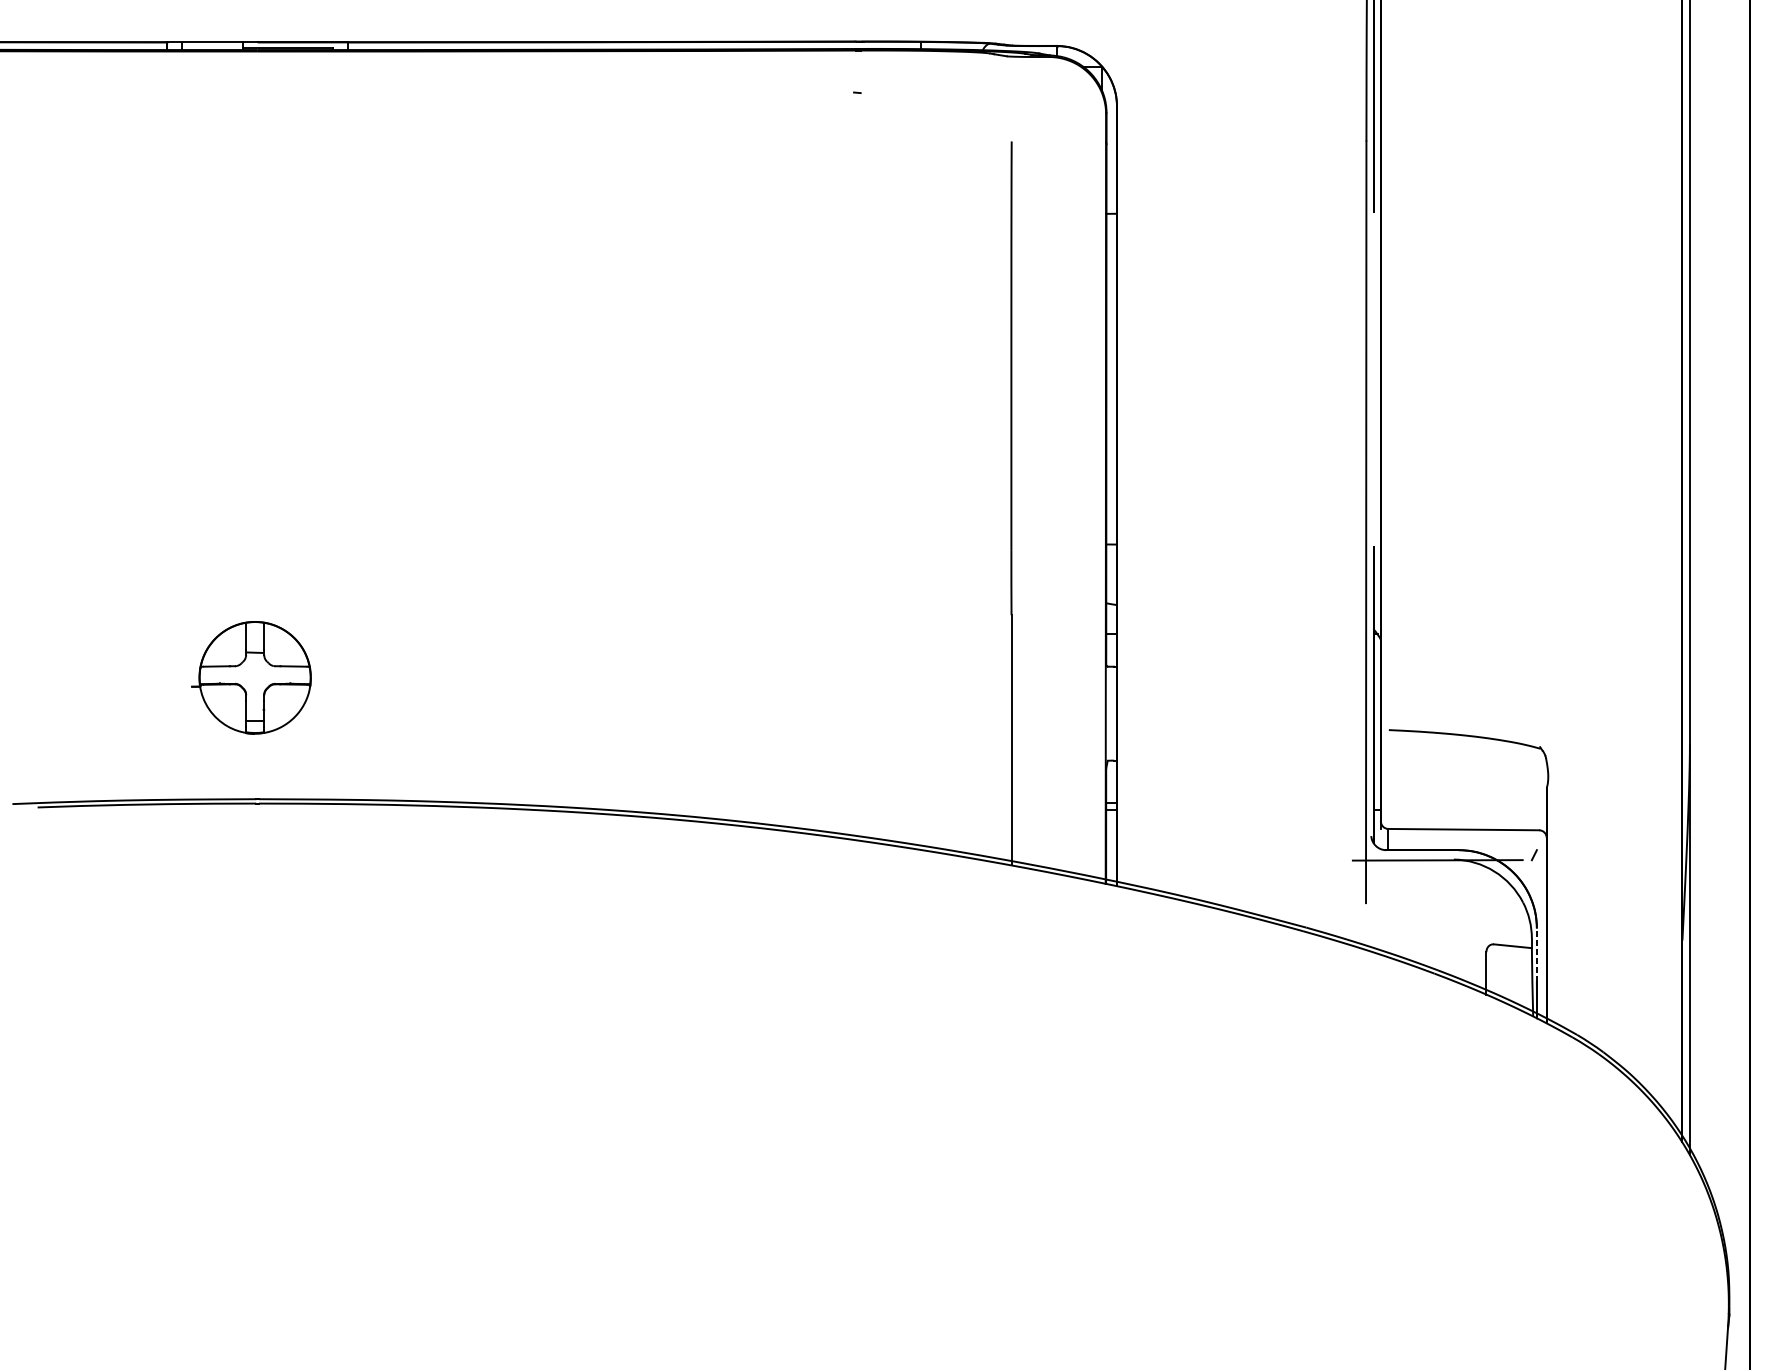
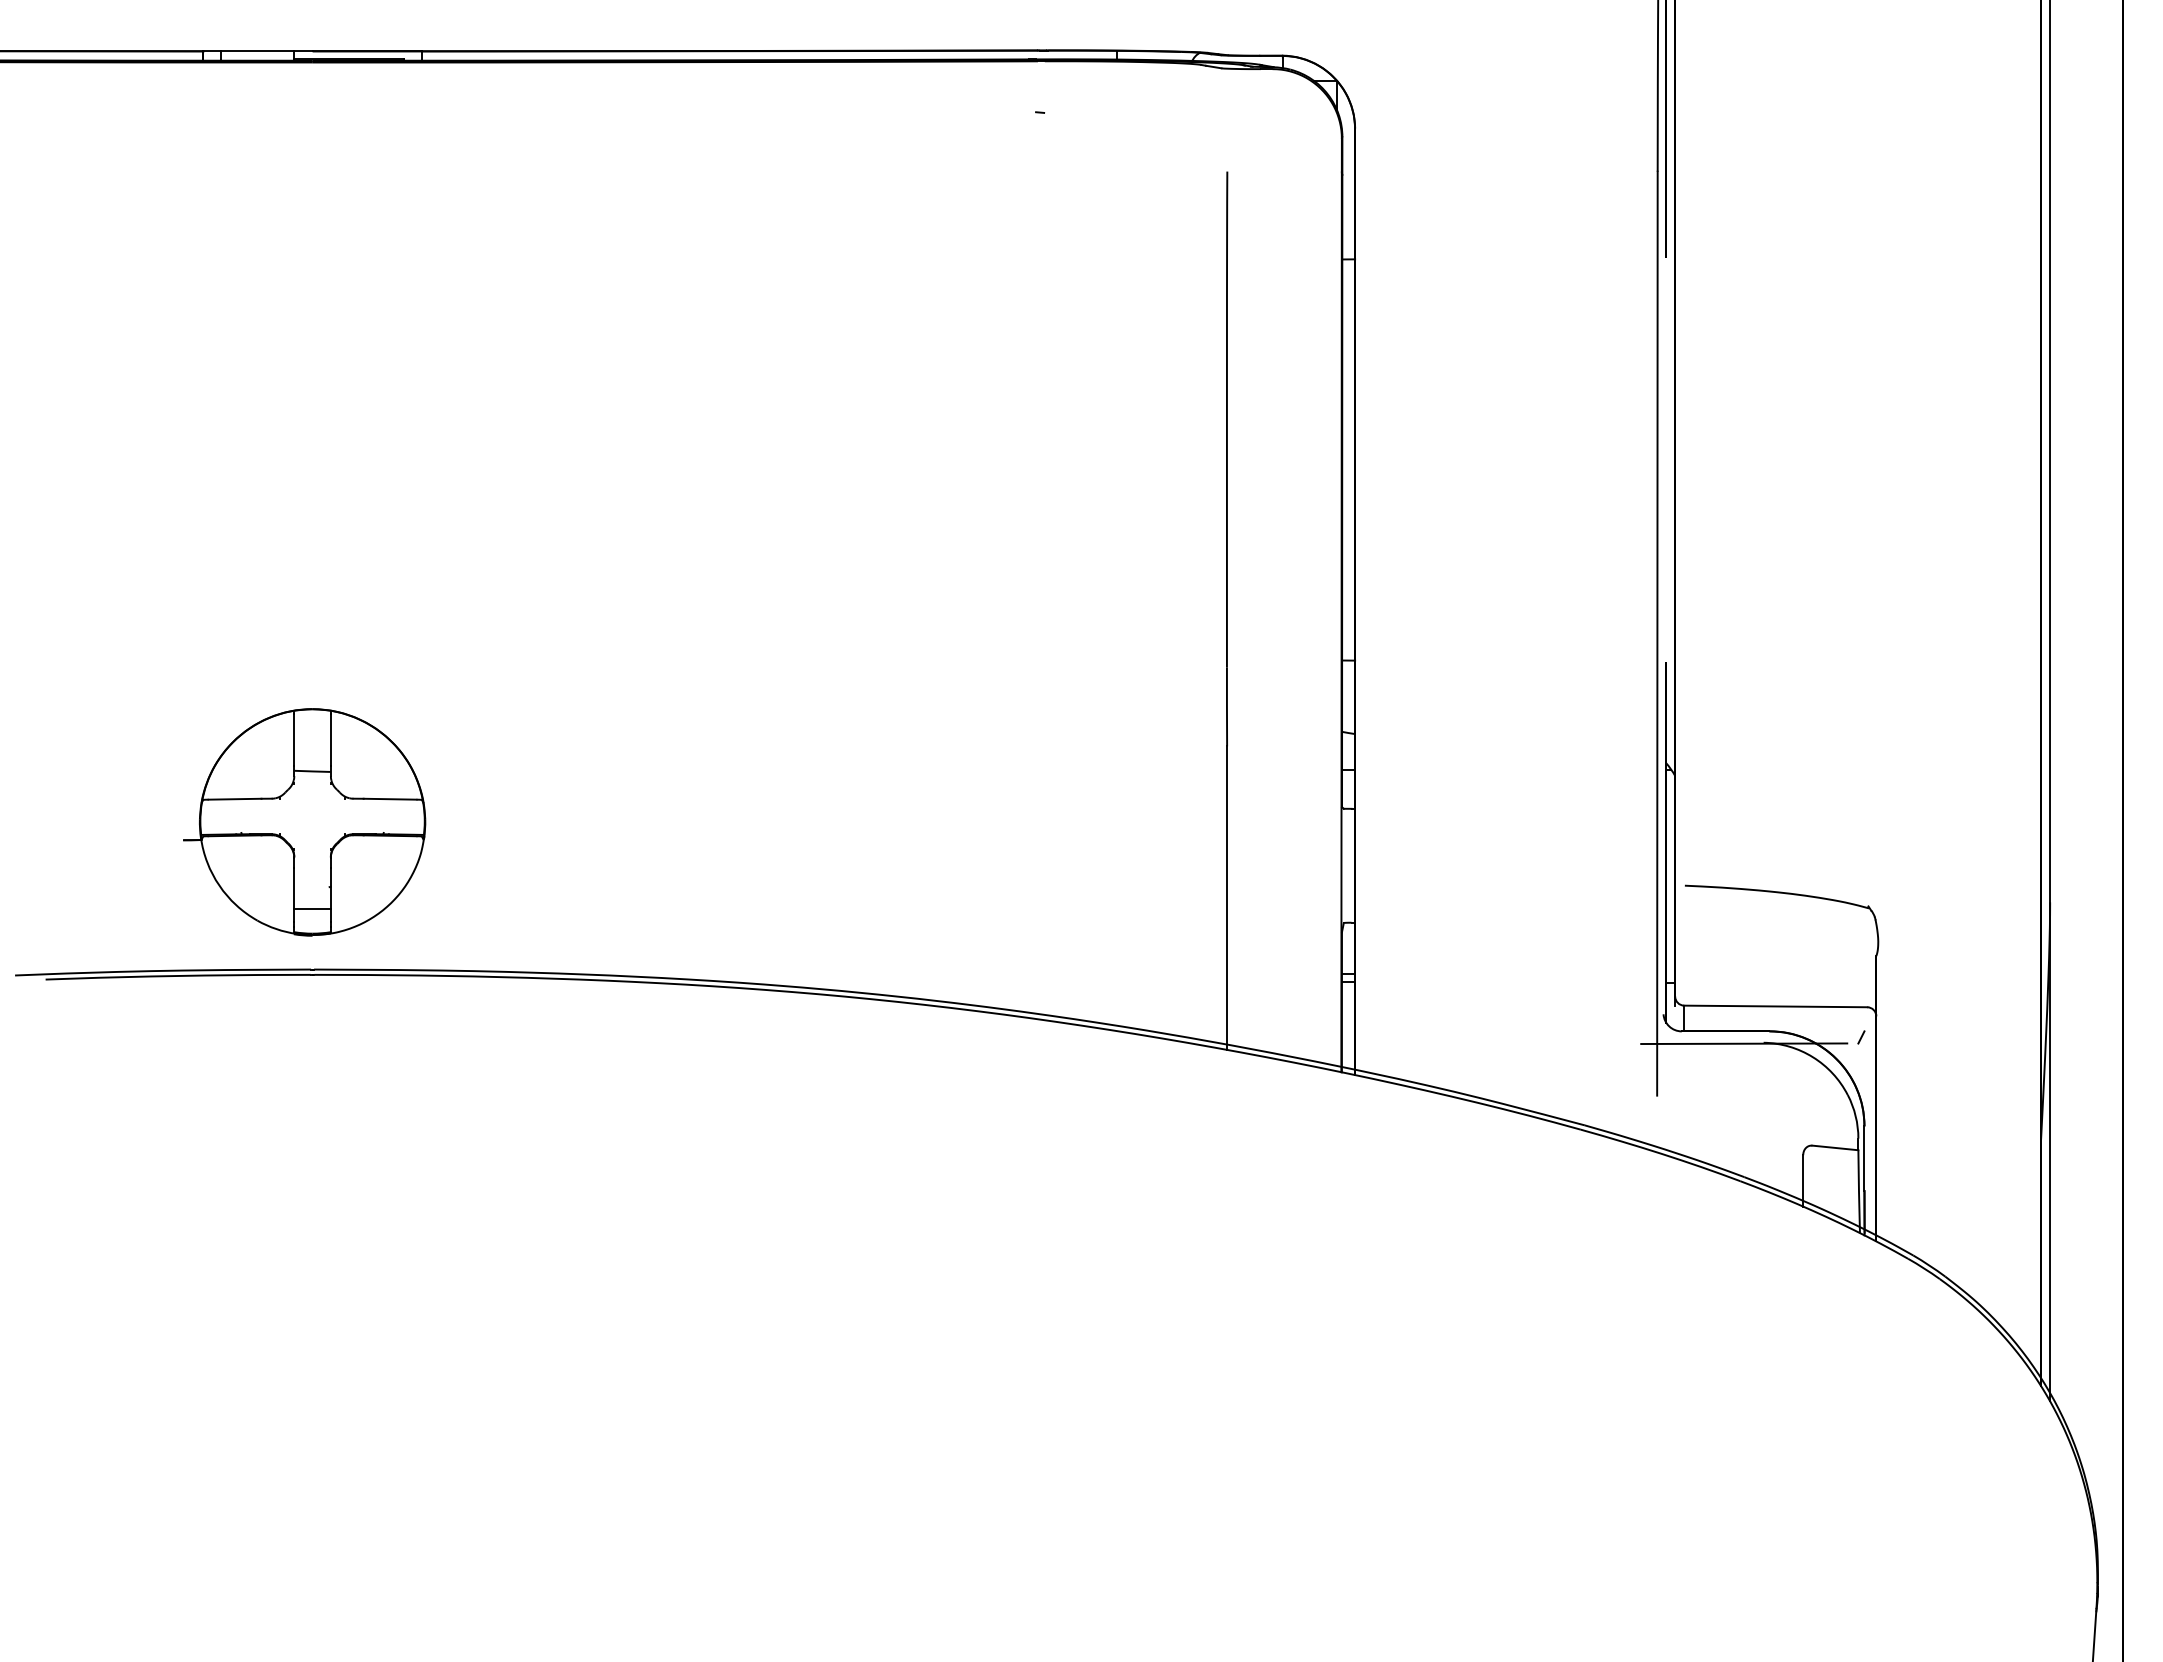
part: (251, 677) -> (304, 822), size x1.67
line: (1536, 954) -> (1864, 1158), dashed -> solid

